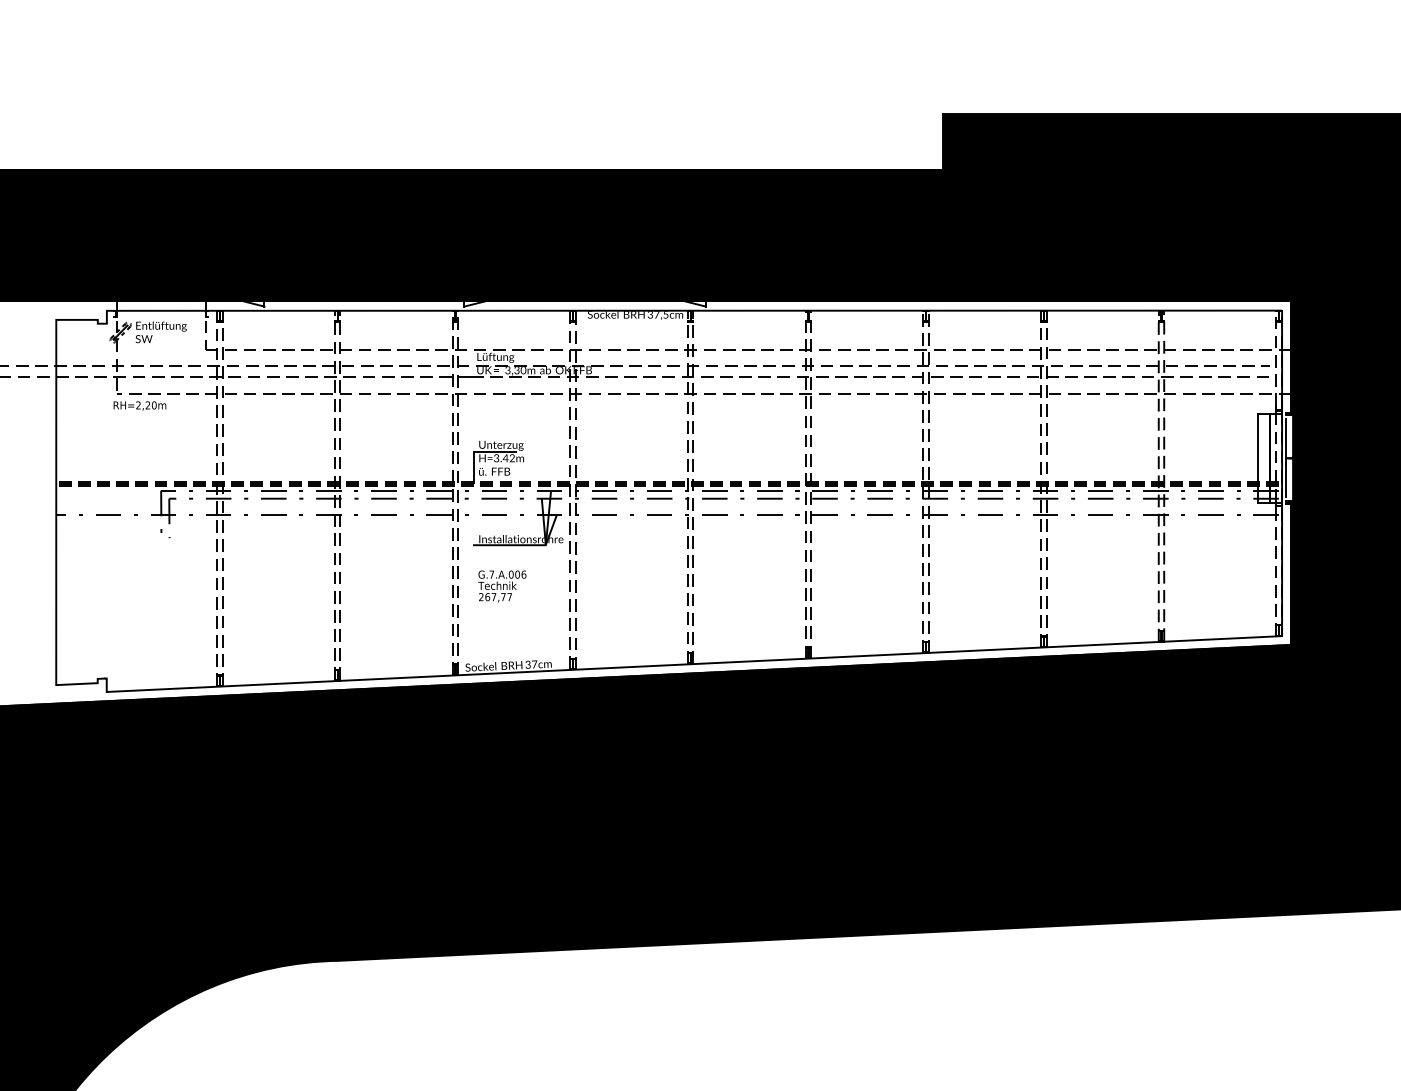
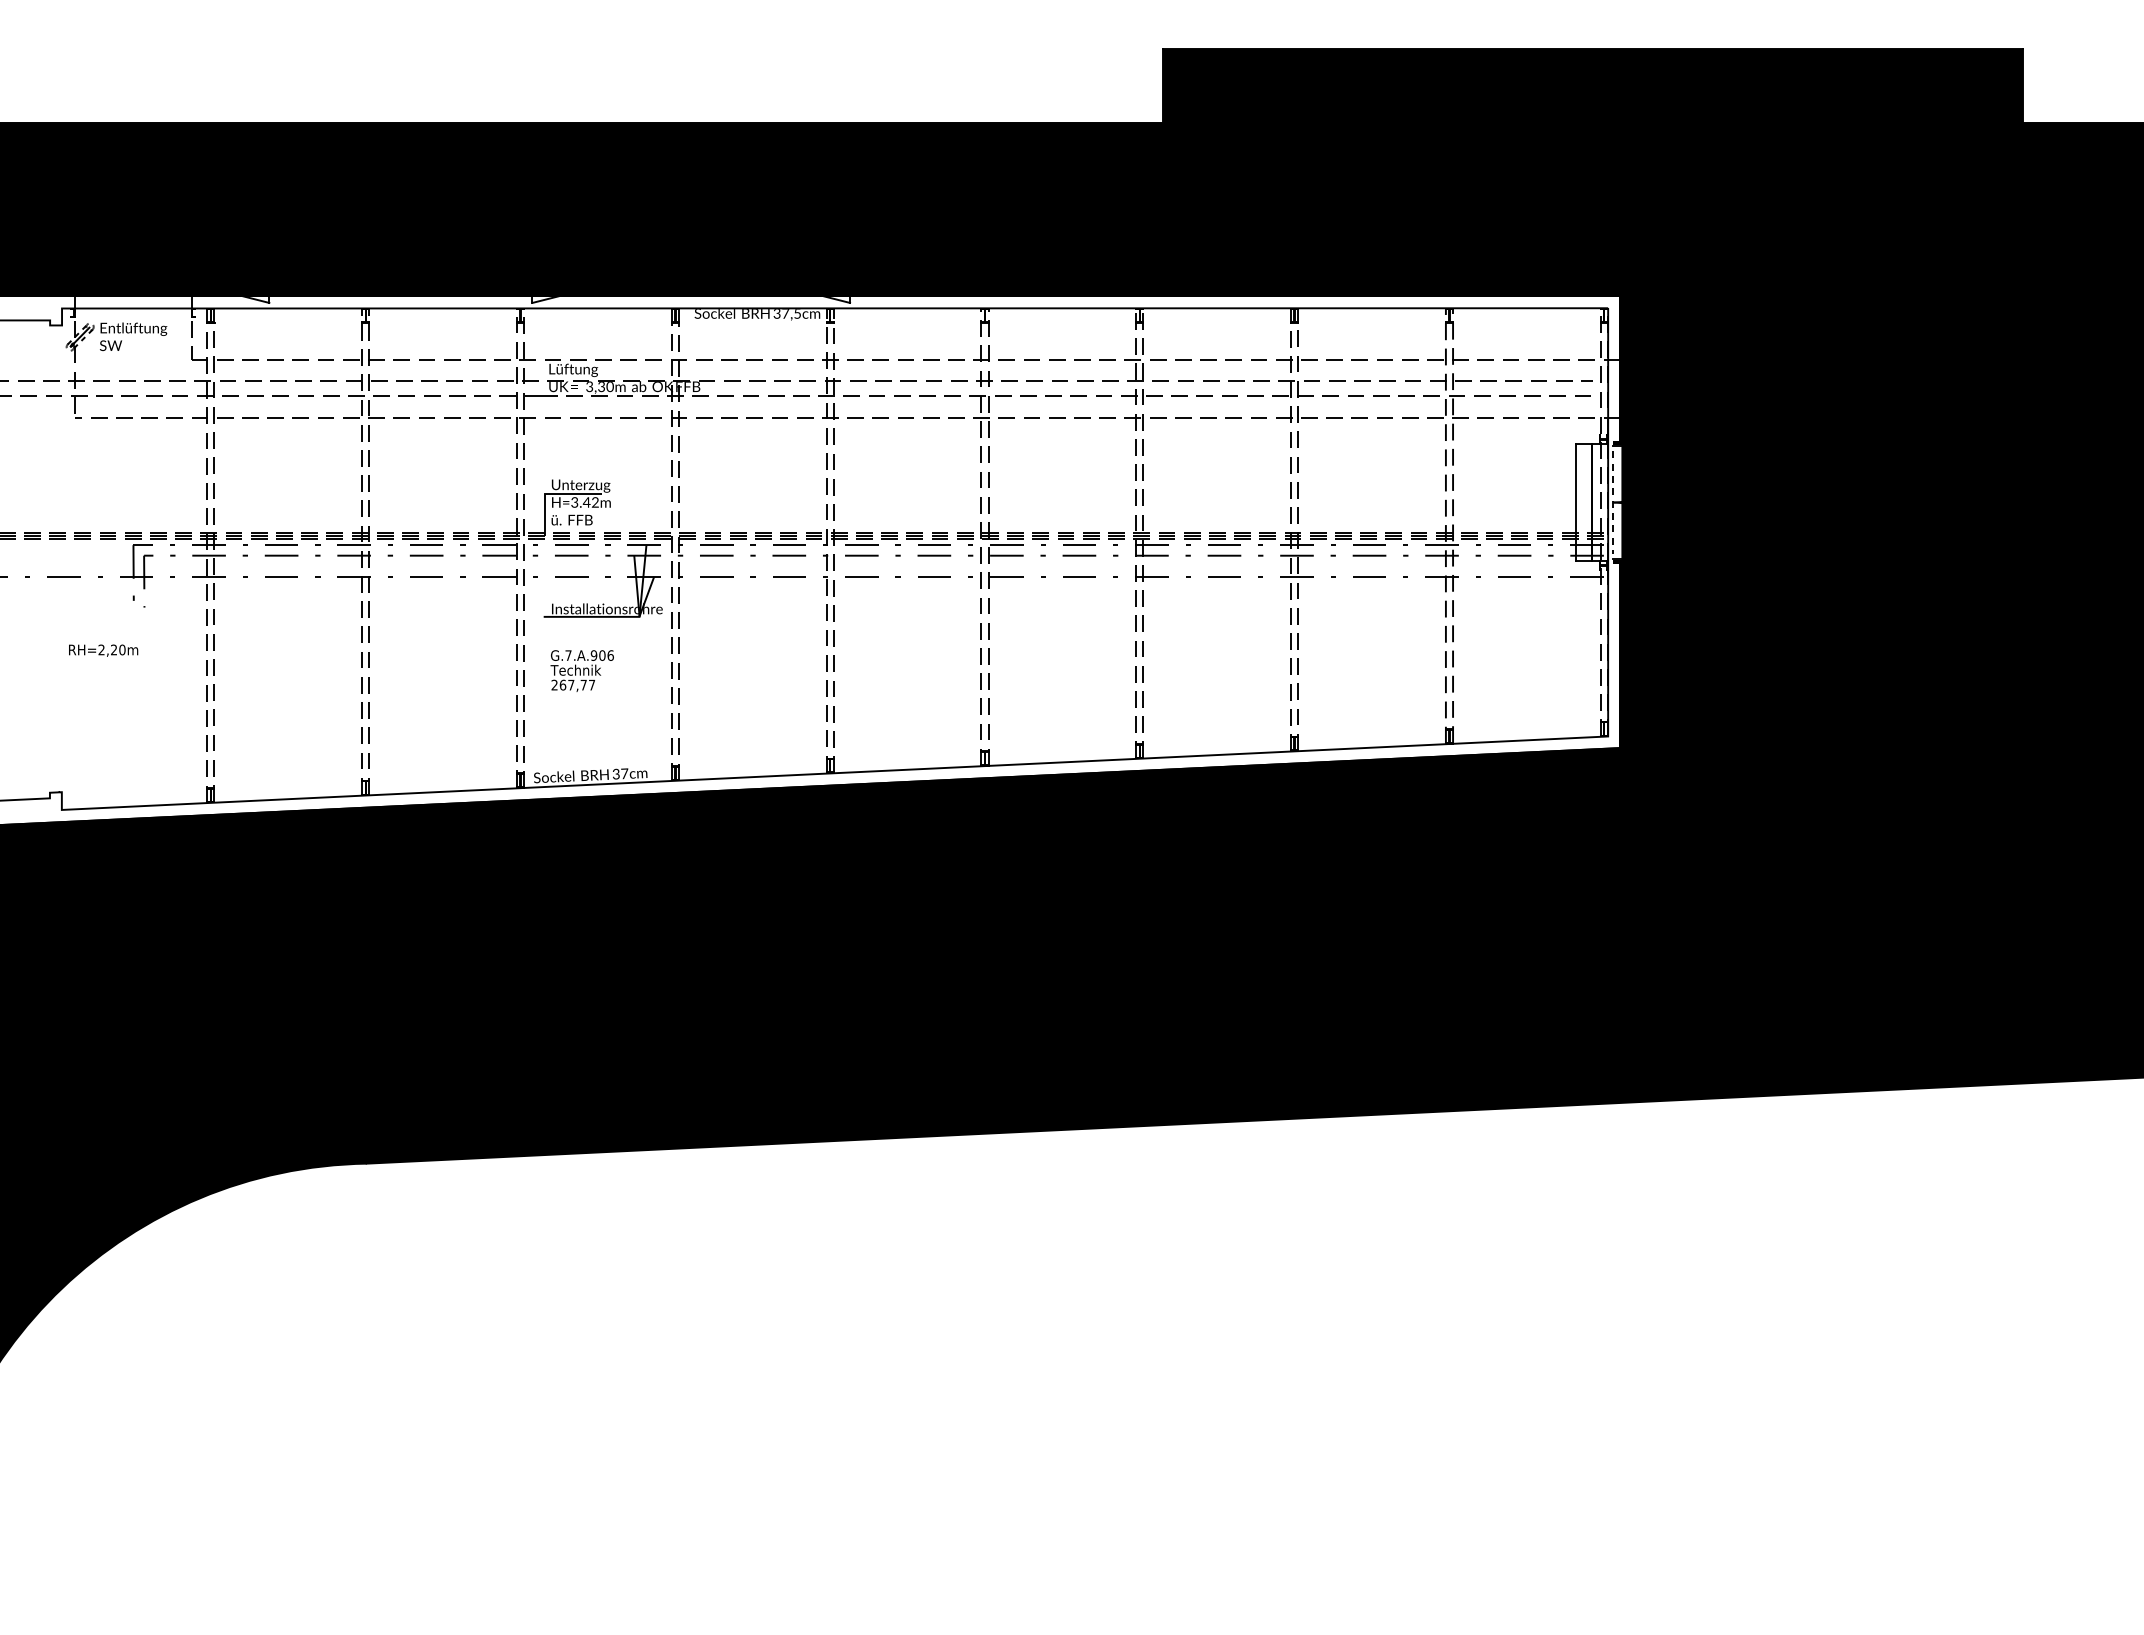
text: (139, 405) -> (103, 650), moved
line: (1286, 459) -> (1613, 503), solid -> dashed
text: (510, 574) -> (593, 655), G.7.A.006 -> G.7.A.906

